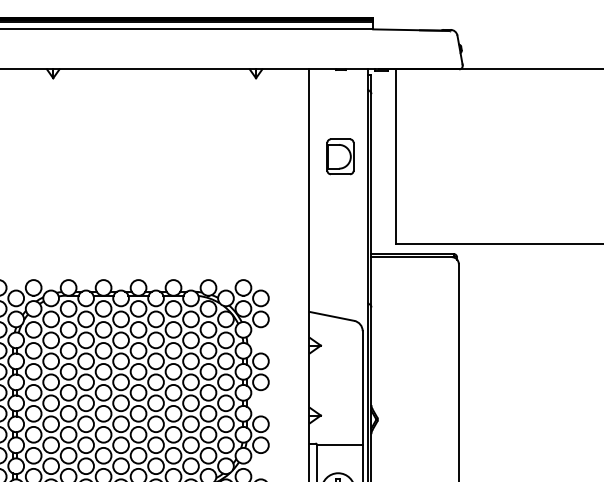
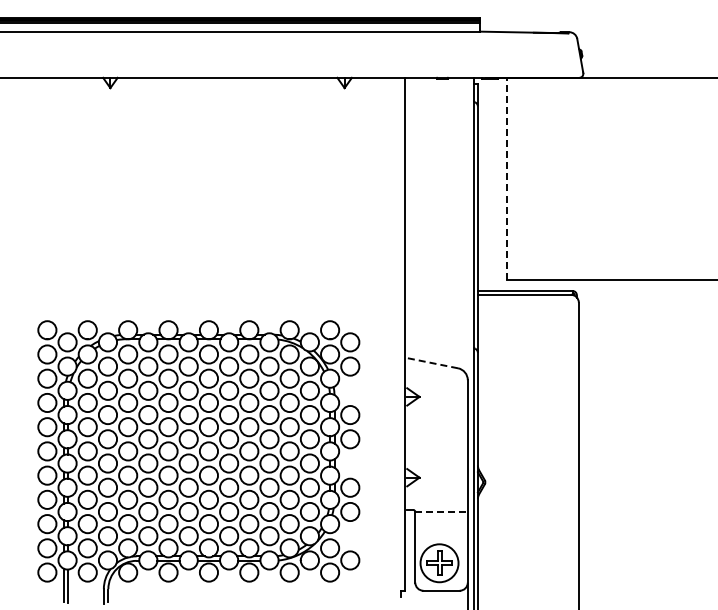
part: (340, 156) -> (442, 178), removed
line: (396, 156) -> (506, 178), solid -> dashed
line: (332, 316) -> (432, 363), solid -> dashed
line: (340, 445) -> (442, 512), solid -> dashed

